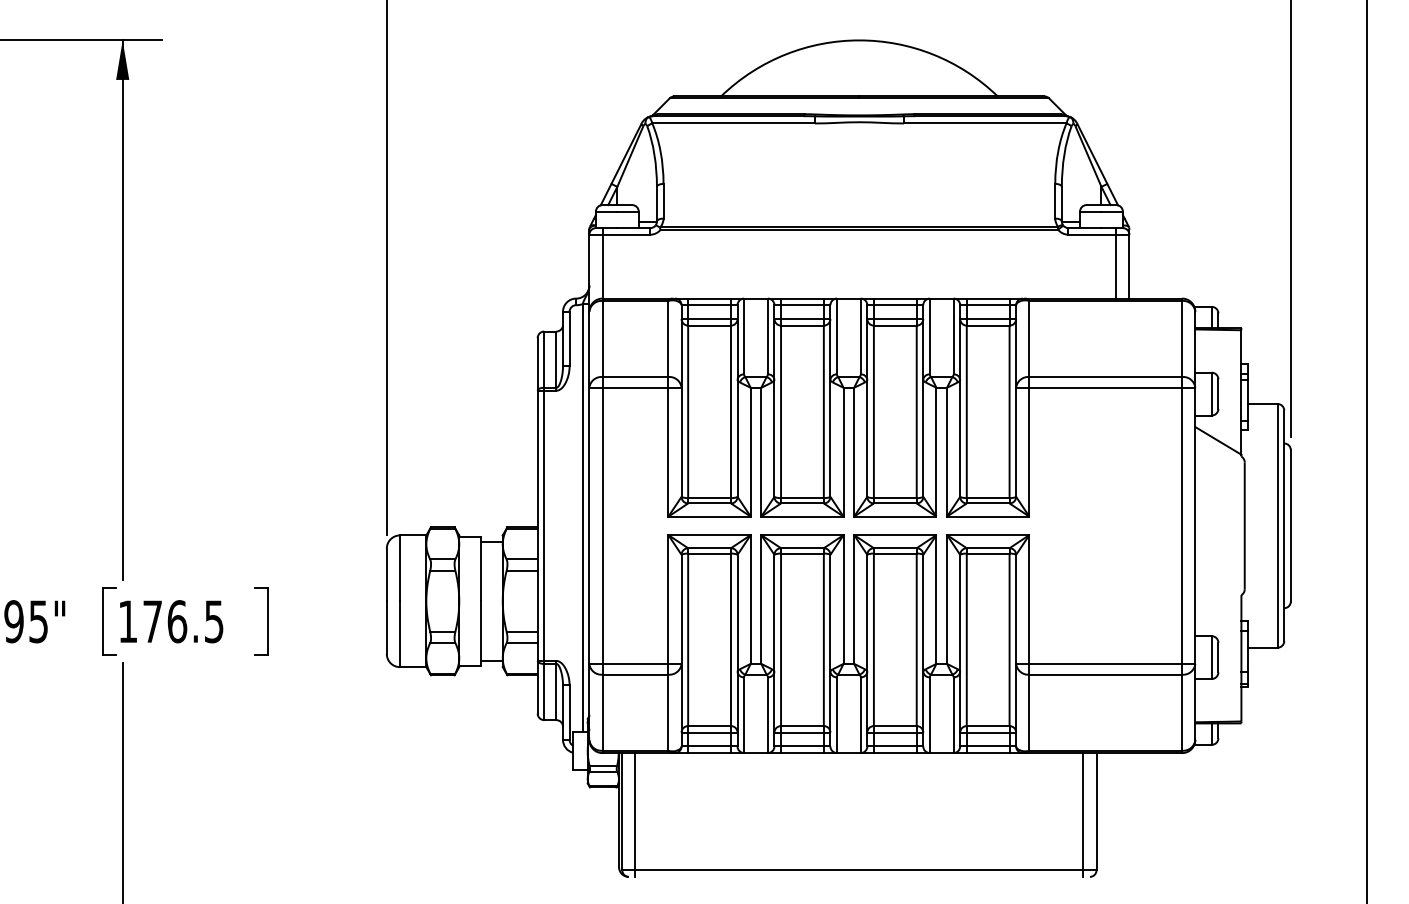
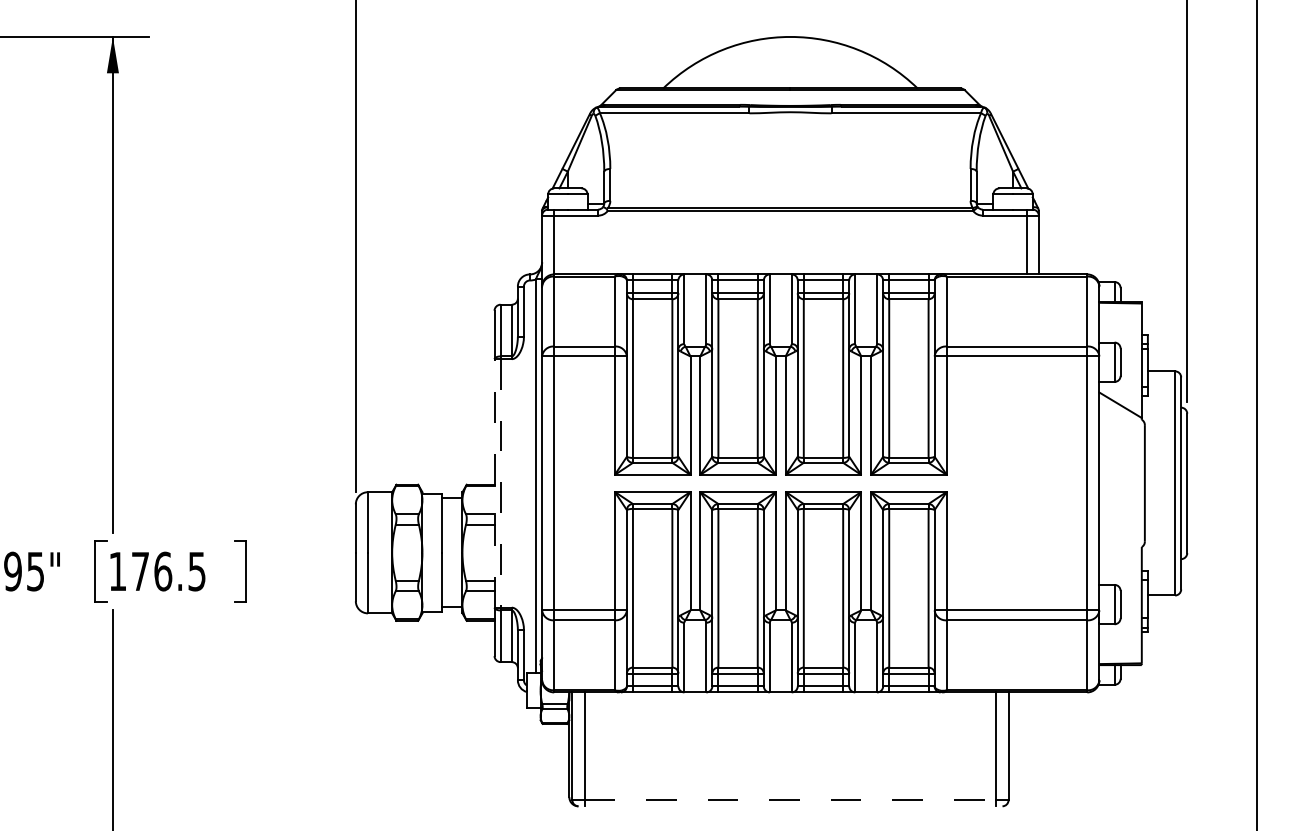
line: (537, 525) -> (494, 483), solid -> dashed
line: (544, 526) -> (500, 484), solid -> dashed
line: (859, 870) -> (790, 800), solid -> dashed

